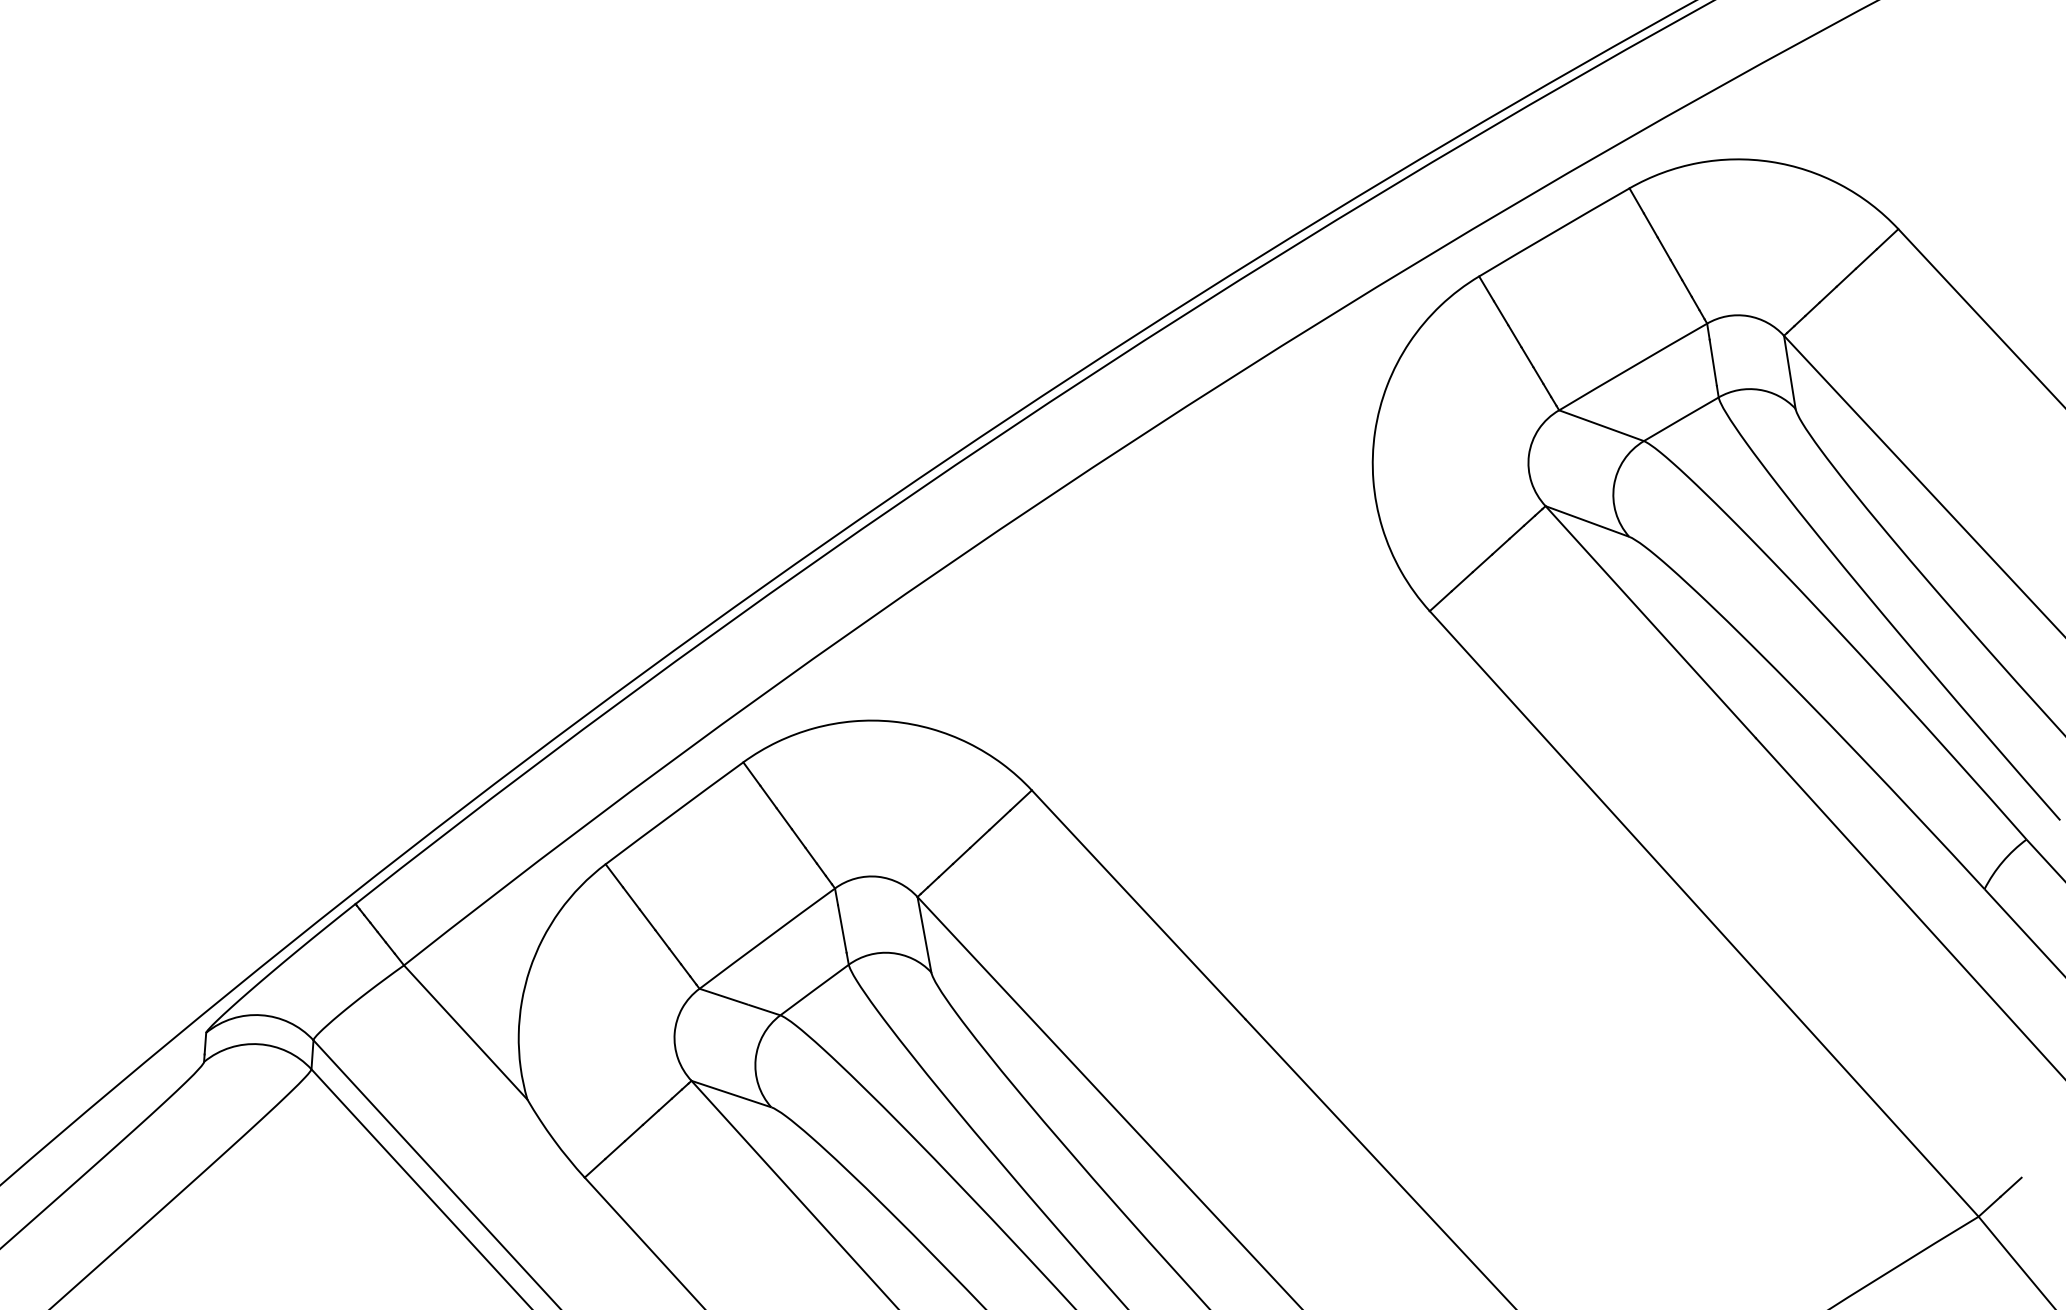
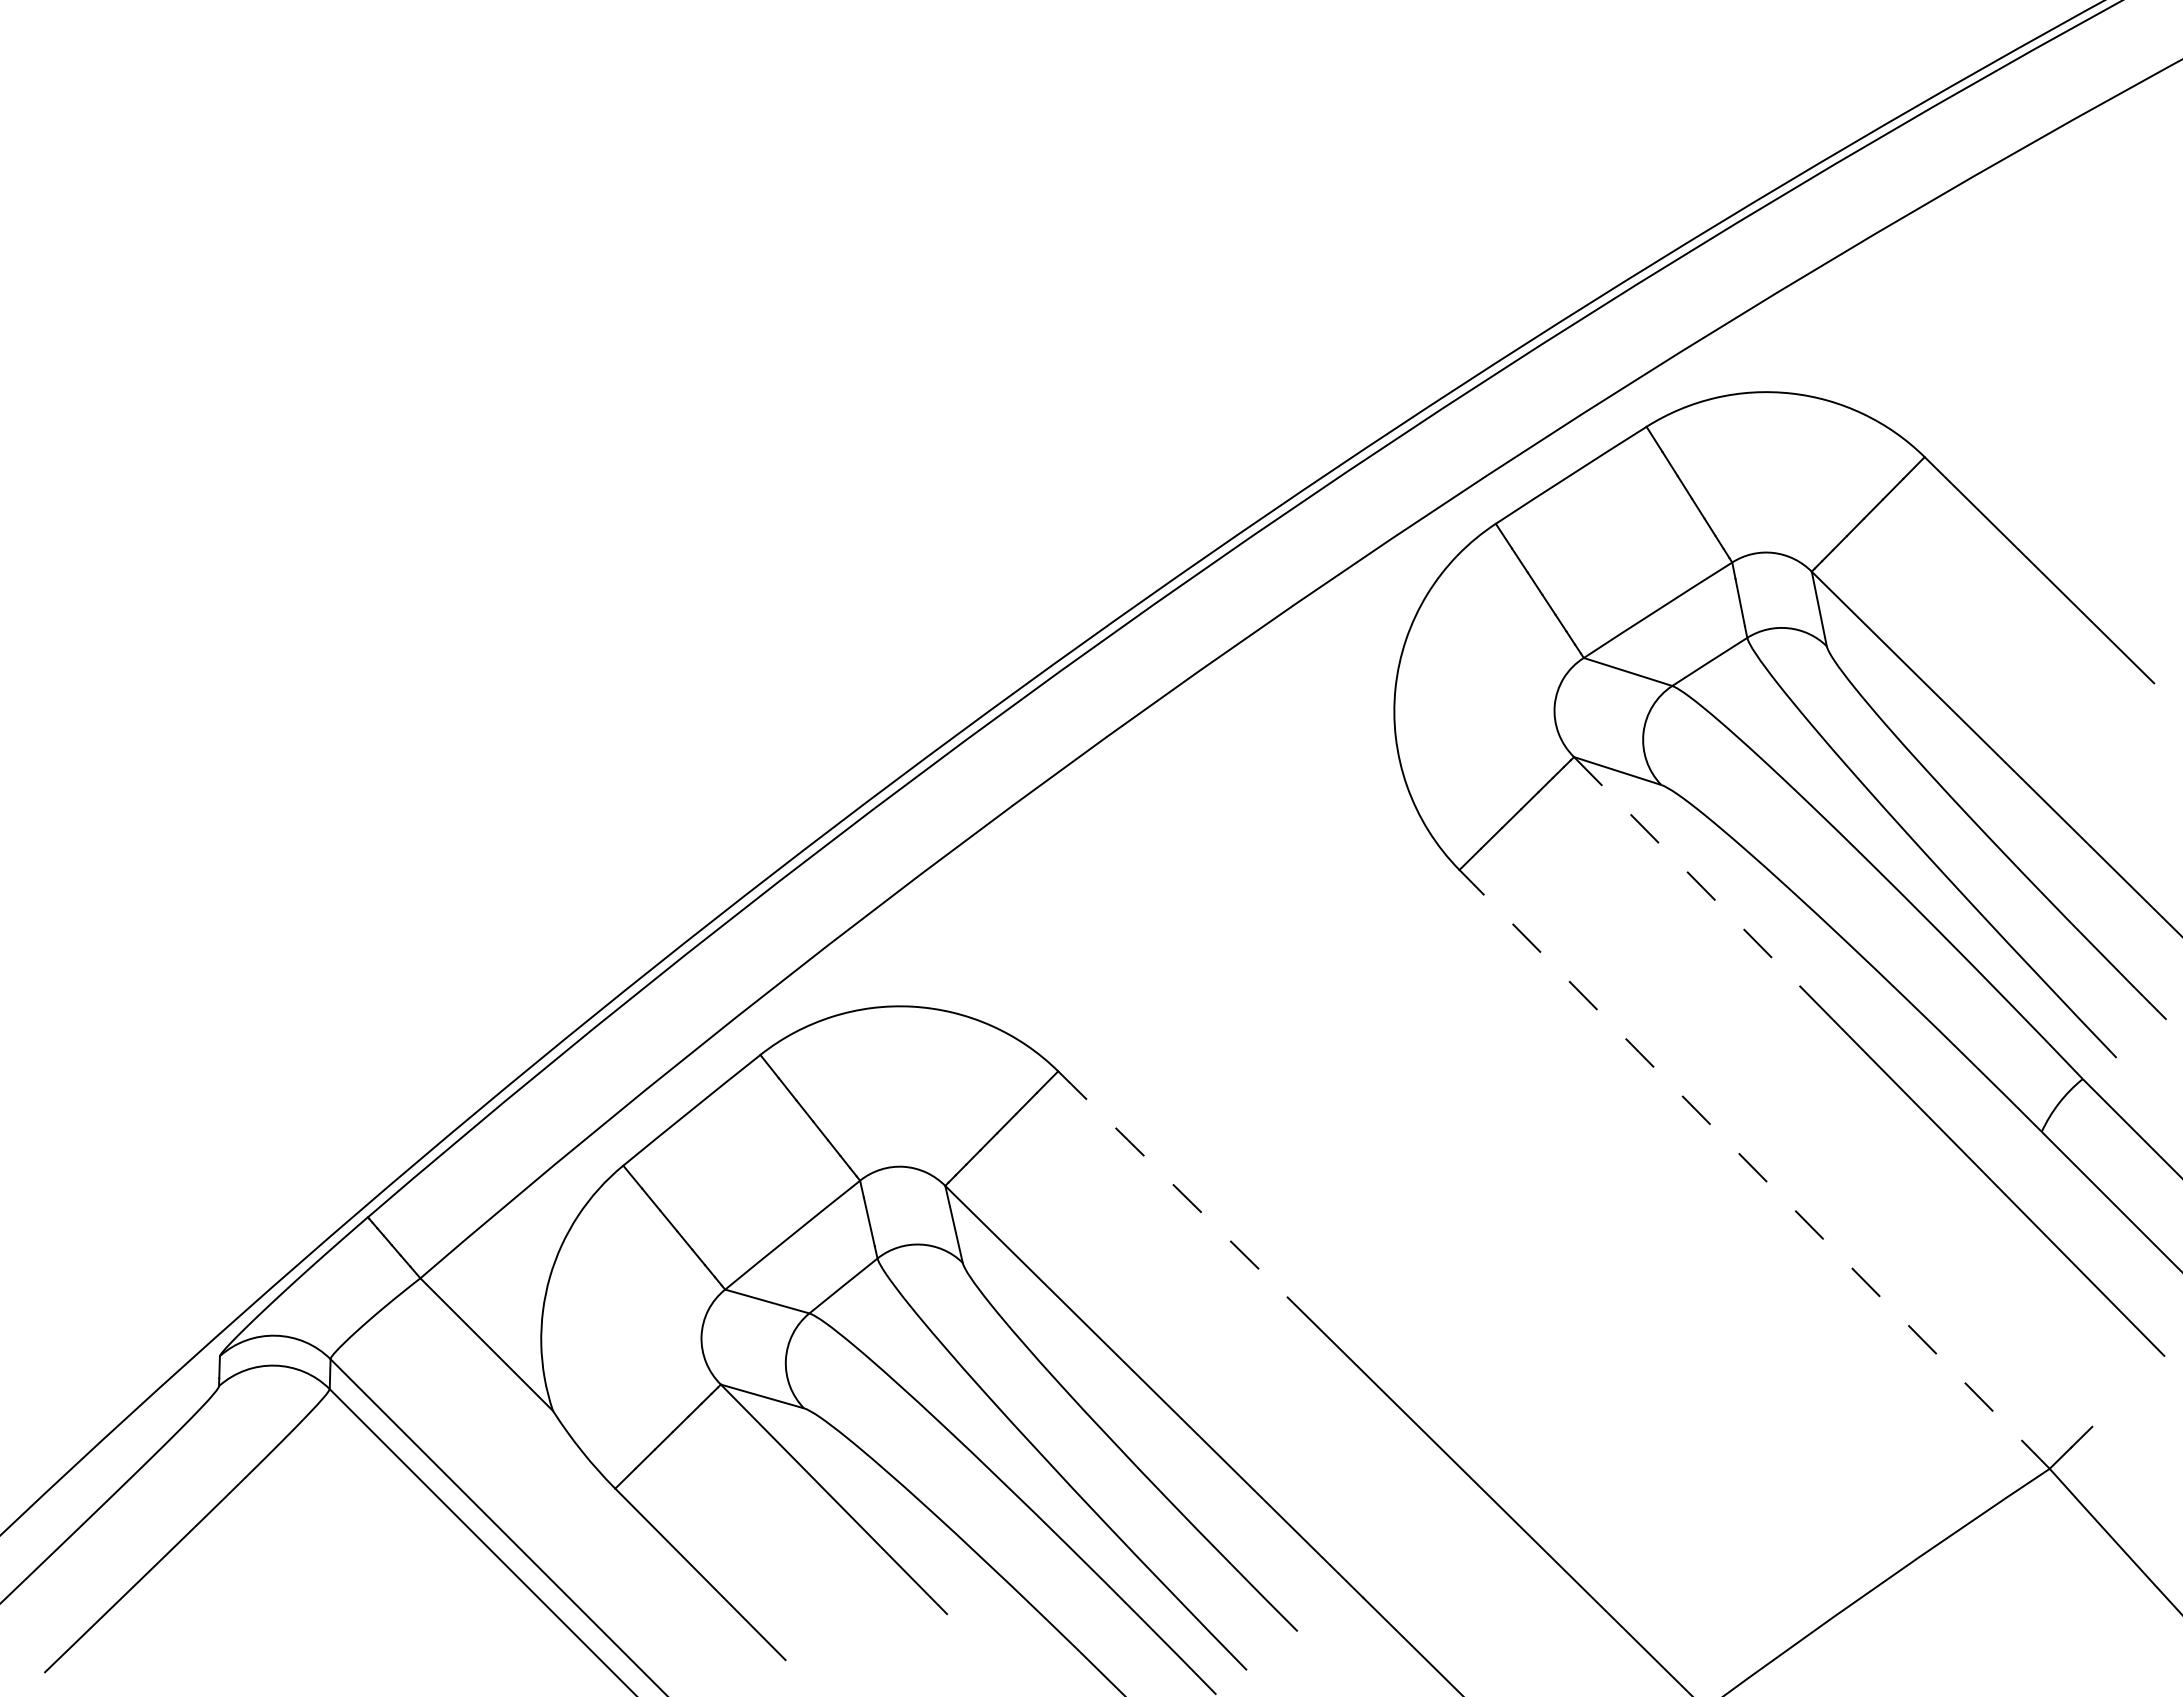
line: (1651, 622) -> (1687, 872), solid -> dashed
line: (1139, 904) -> (1173, 1184), solid -> dashed
line: (1704, 914) -> (1754, 1169), solid -> dashed

